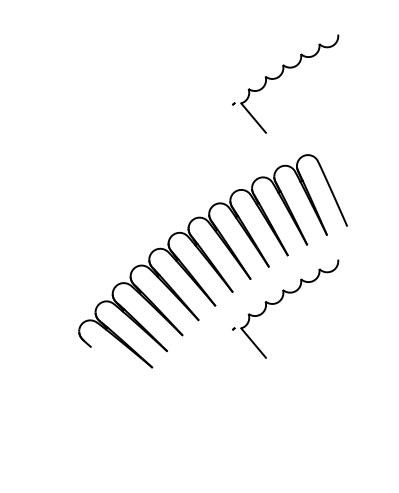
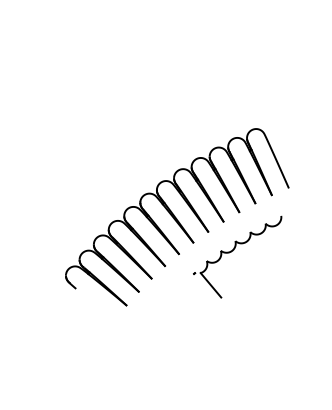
part: (279, 77) -> (232, 64), removed

